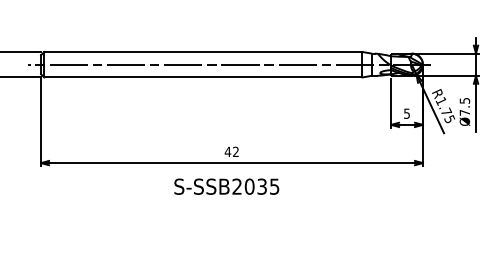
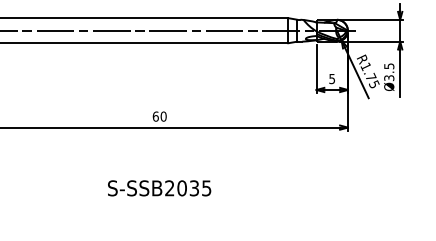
text: (464, 112) -> (388, 77), Ø7.5 -> Ø3.5
text: (231, 151) -> (159, 116), 42 -> 60
text: (226, 186) -> (159, 188), moved

